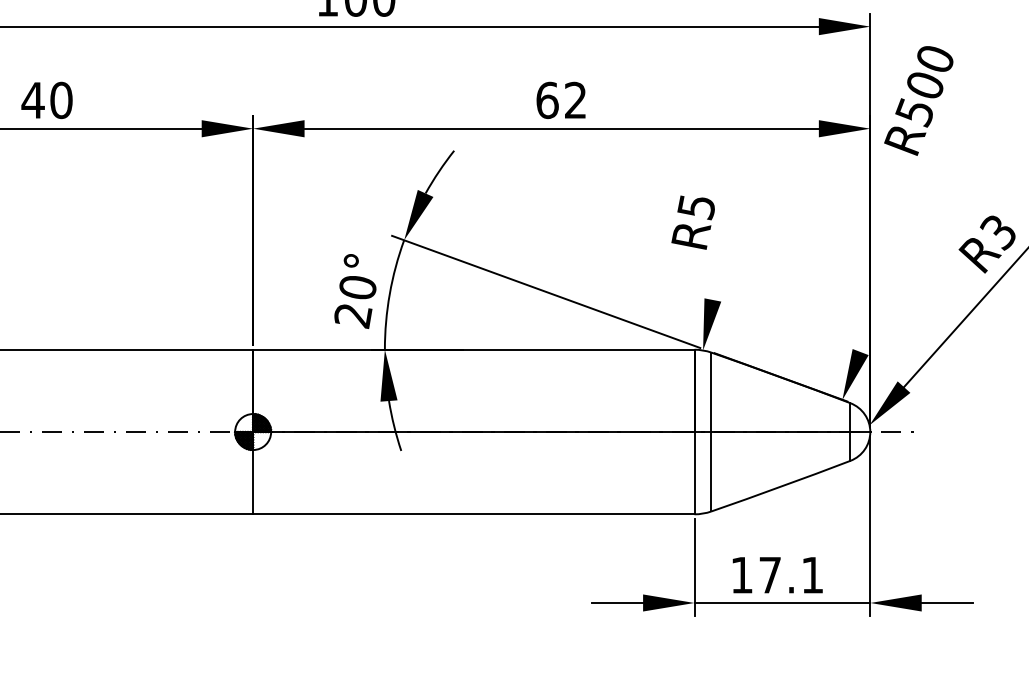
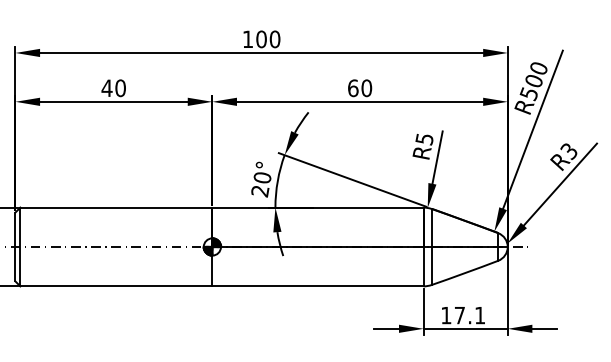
text: (575, 100) -> (366, 88), 62 -> 60
line: (921, 186) -> (532, 129), added
line: (723, 245) -> (437, 157), added

